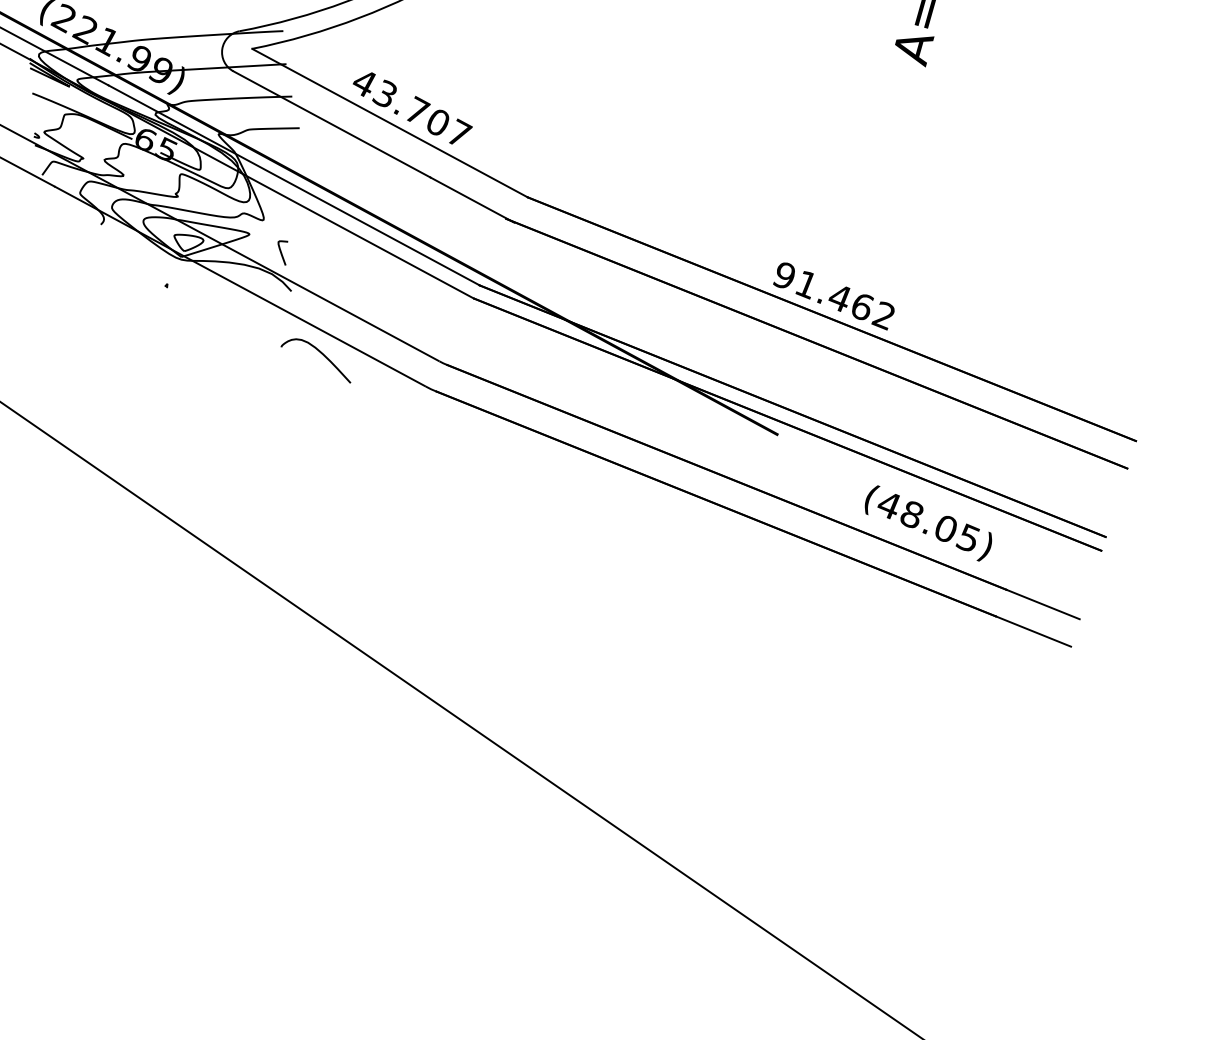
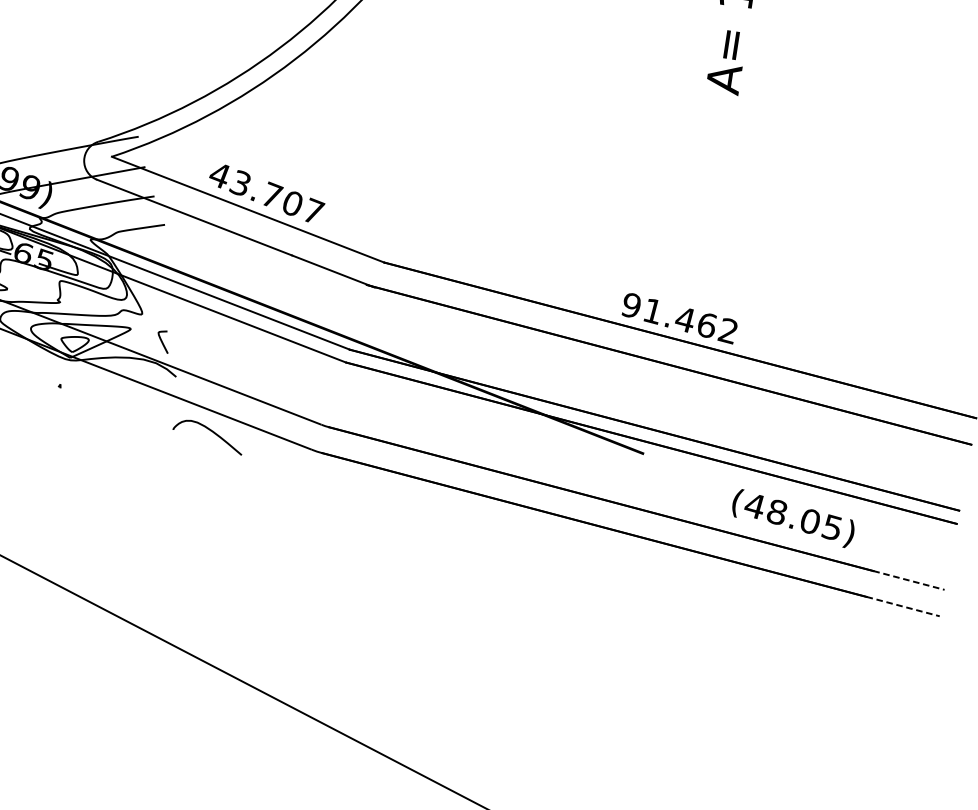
line: (1043, 604) -> (909, 580), solid -> dashed
line: (1033, 631) -> (903, 606), solid -> dashed

